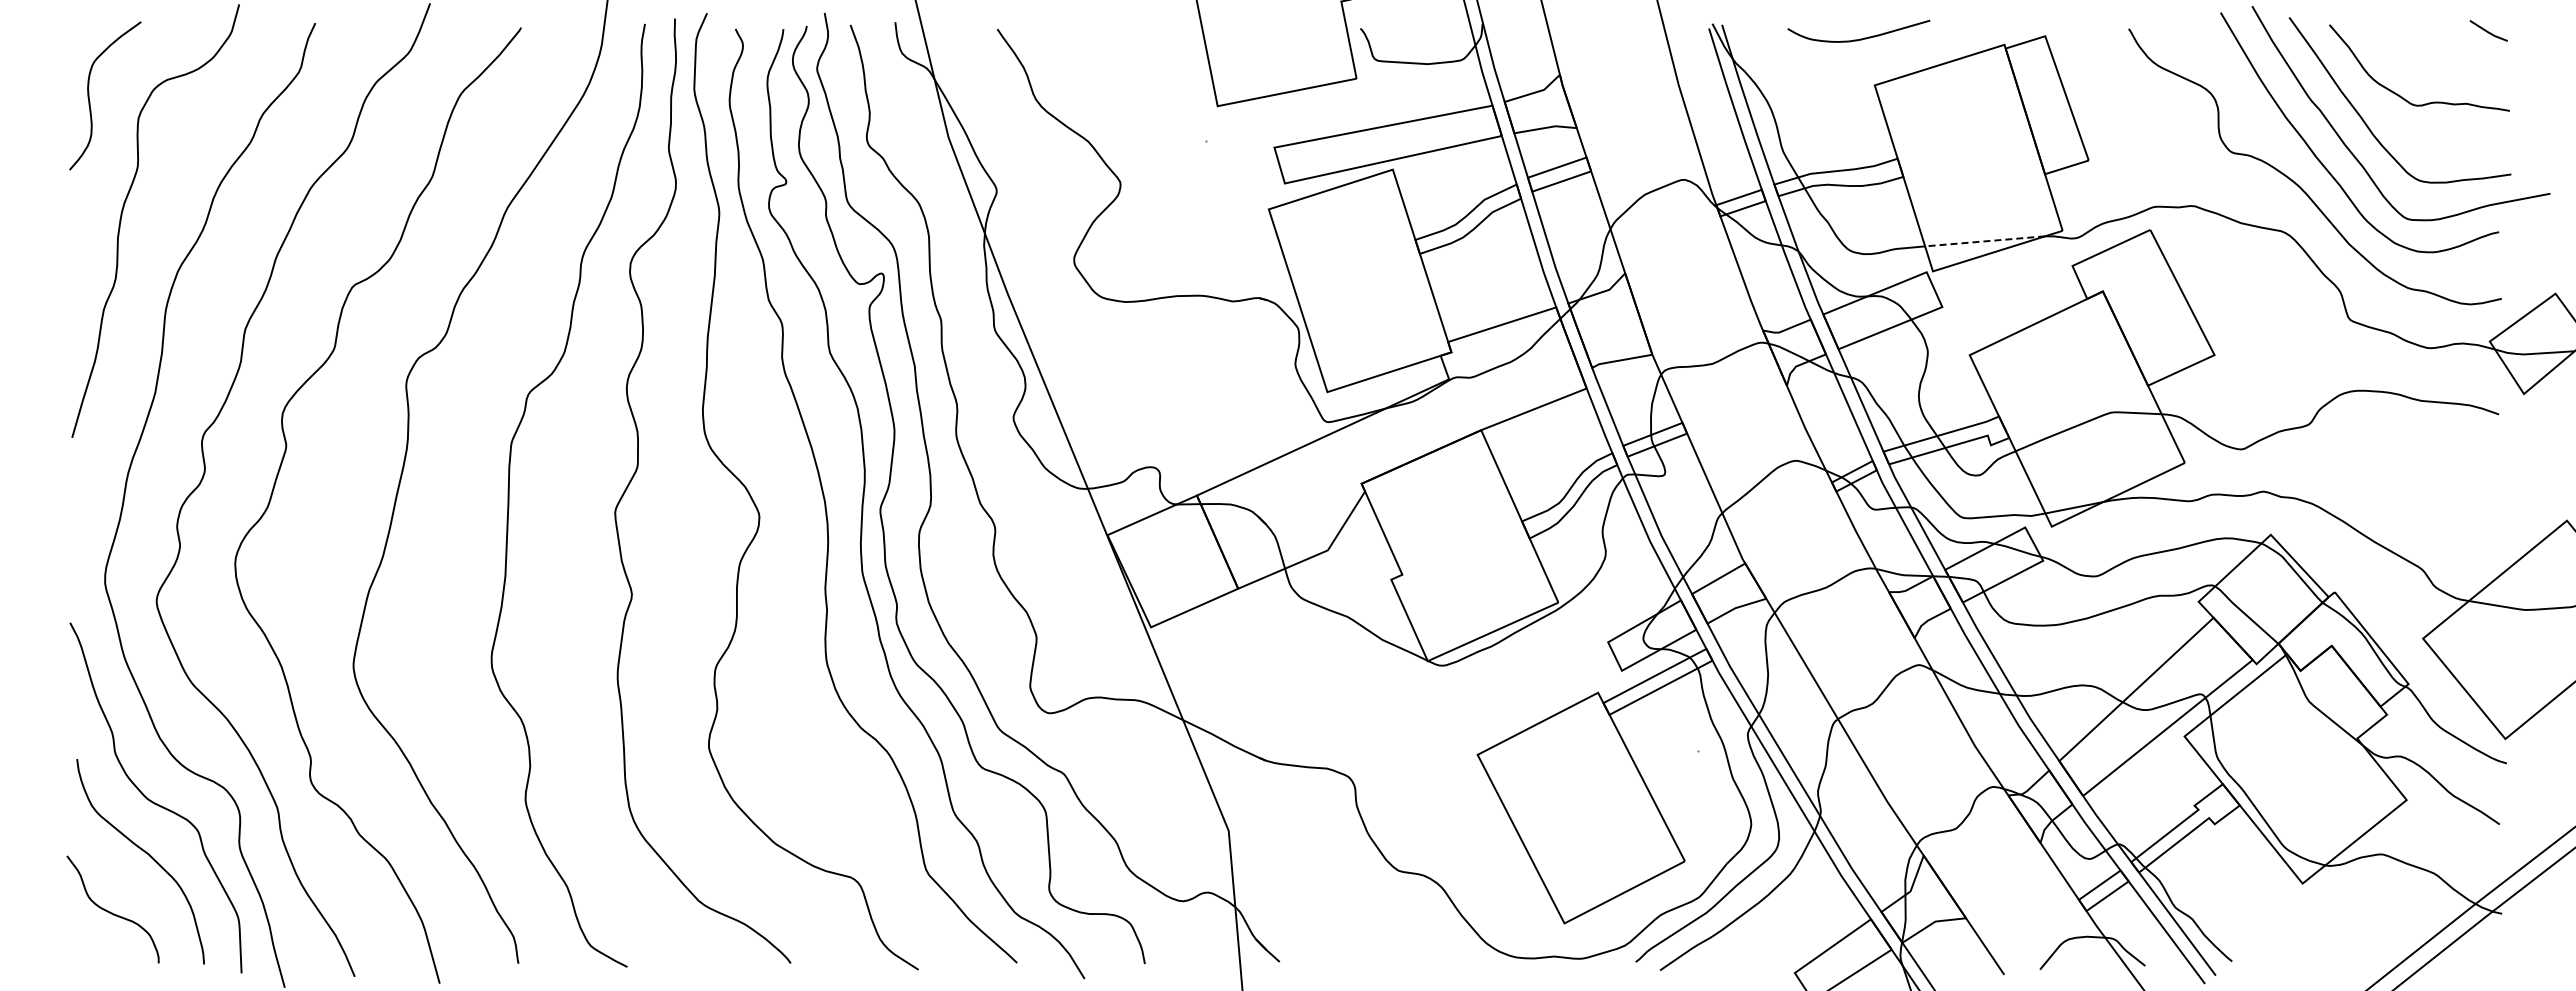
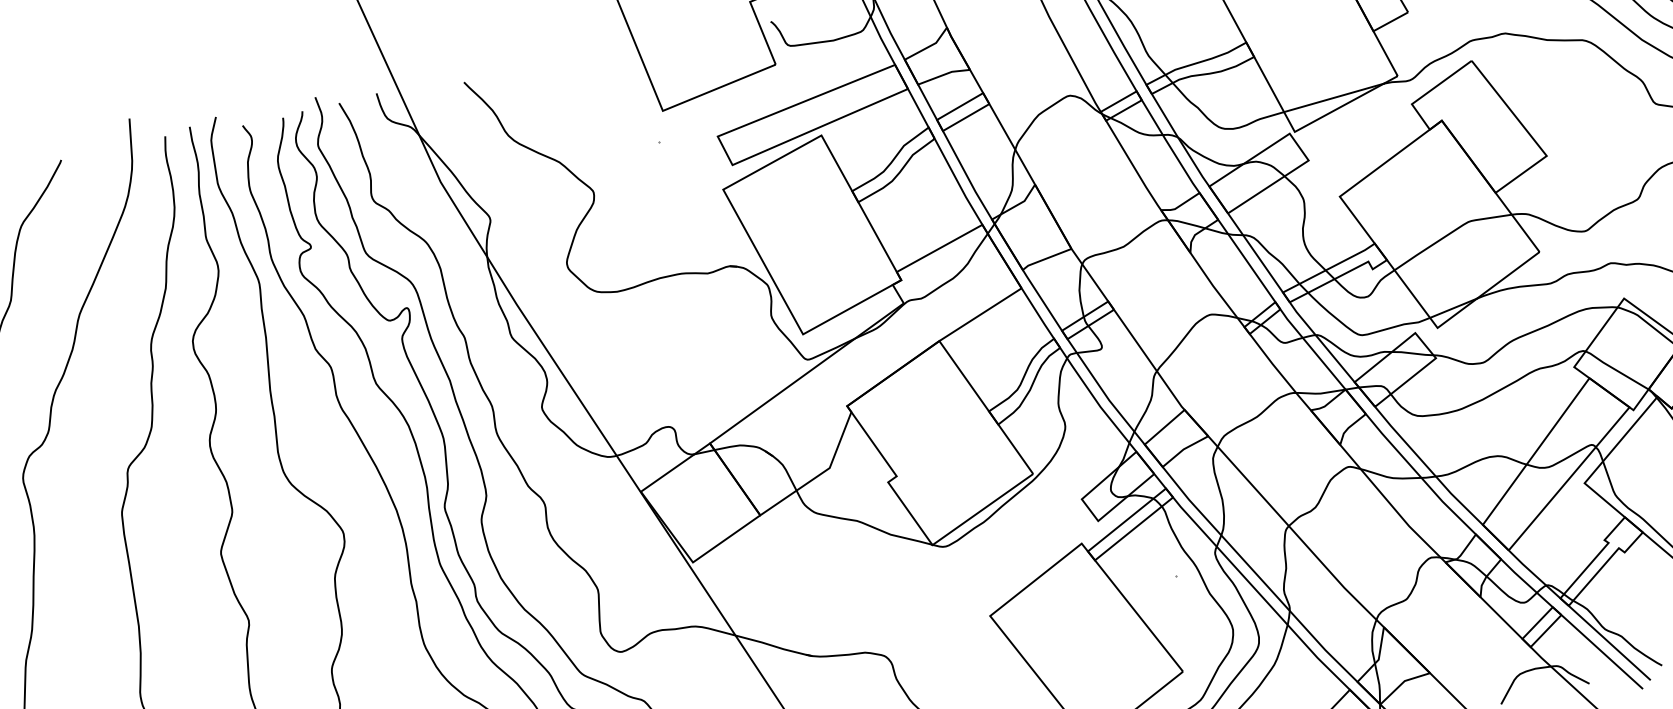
line: (1984, 241) -> (1333, 98), dashed -> solid

